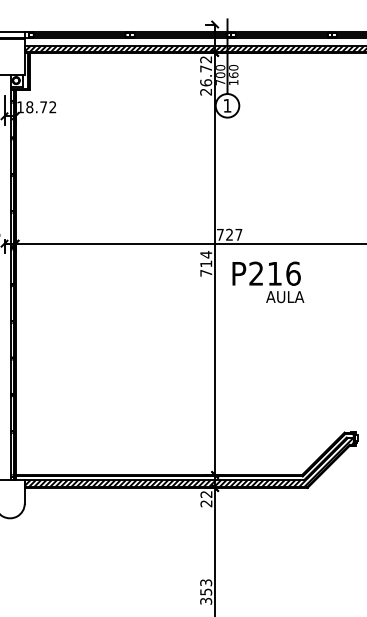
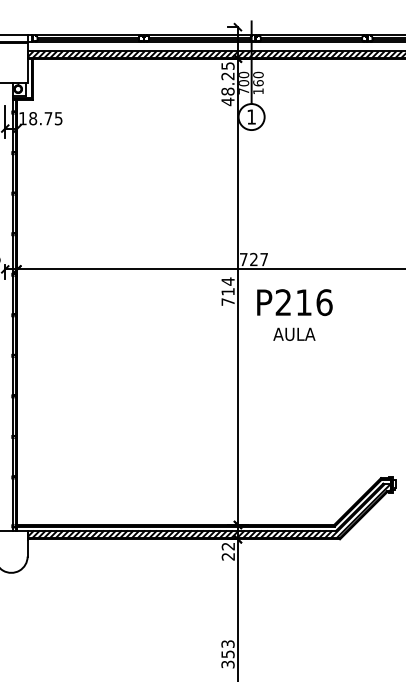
text: (205, 76) -> (227, 84), 26.72 -> 48.25
text: (52, 107) -> (58, 118), 18.72 -> 18.75
text: (285, 296) -> (294, 333), moved

